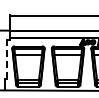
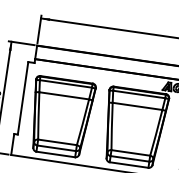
line: (6, 59) -> (22, 98), dashed -> solid

